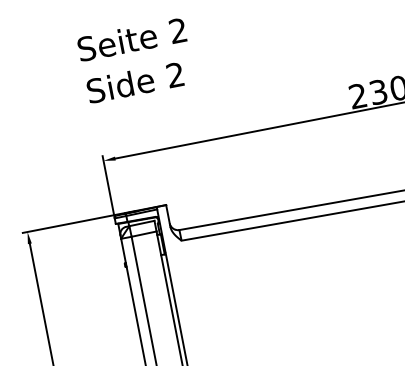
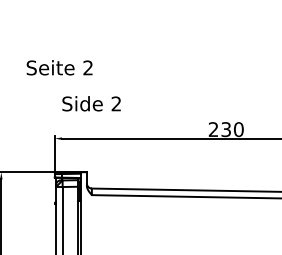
text: (131, 39) -> (59, 67), moved
text: (134, 82) -> (91, 103), moved

